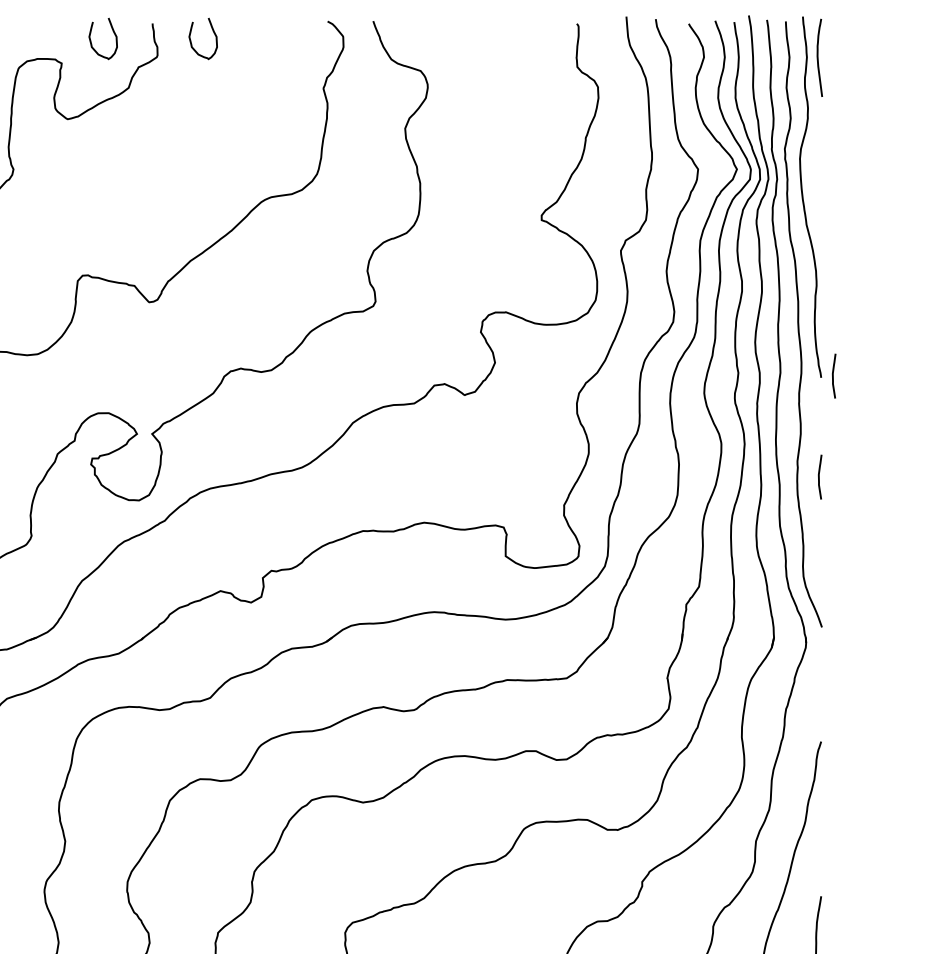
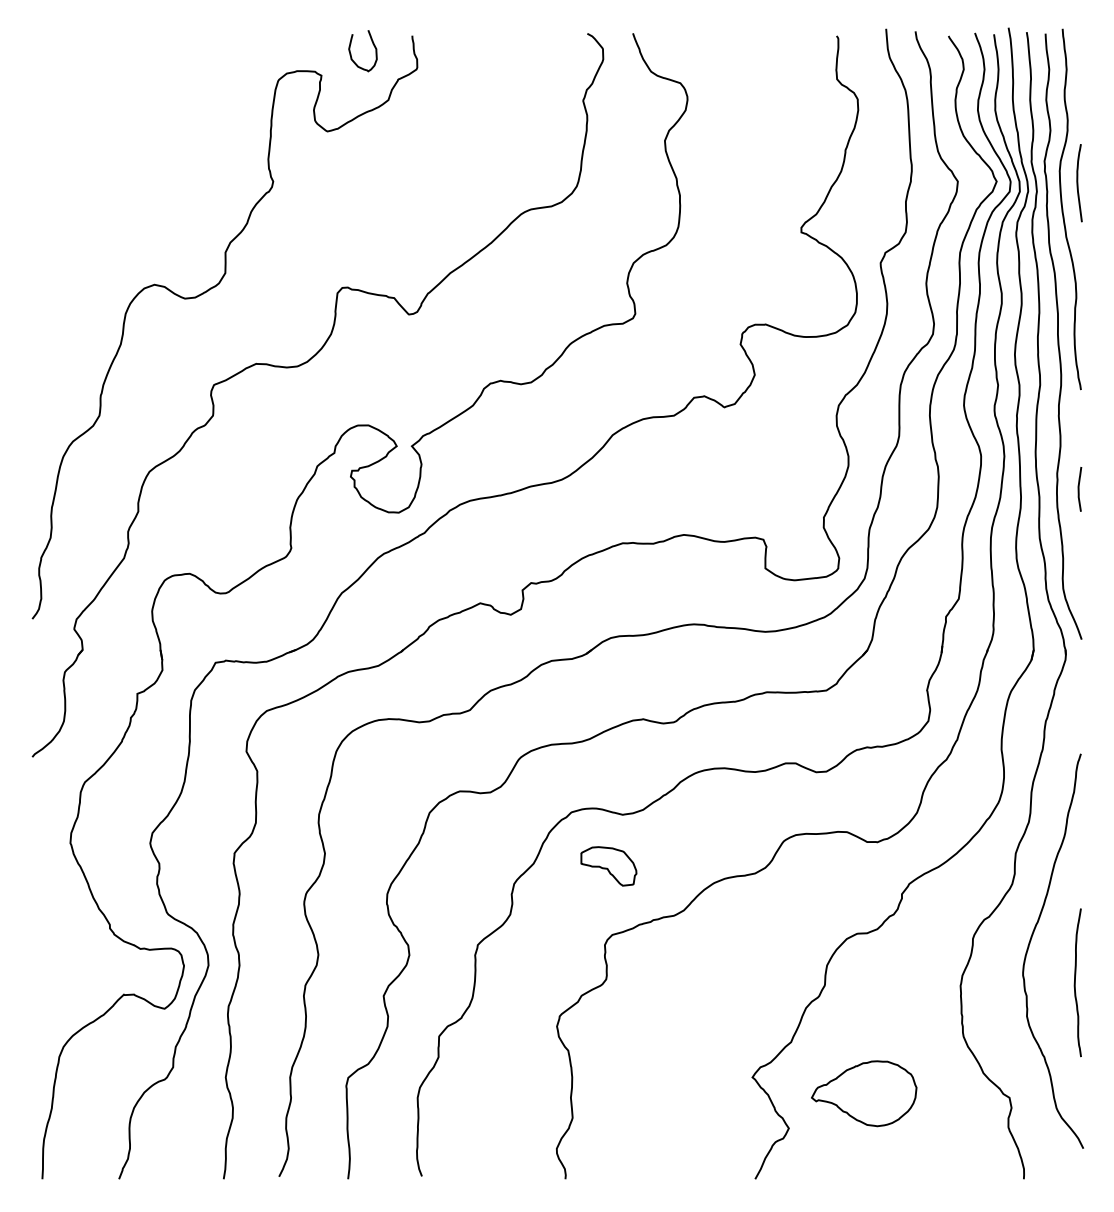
curve: (191, 41) -> (451, 53), removed
curve: (818, 58) -> (1078, 183), moved
curve: (833, 376) -> (1093, 388), removed
part: (348, 854) -> (608, 866), added

